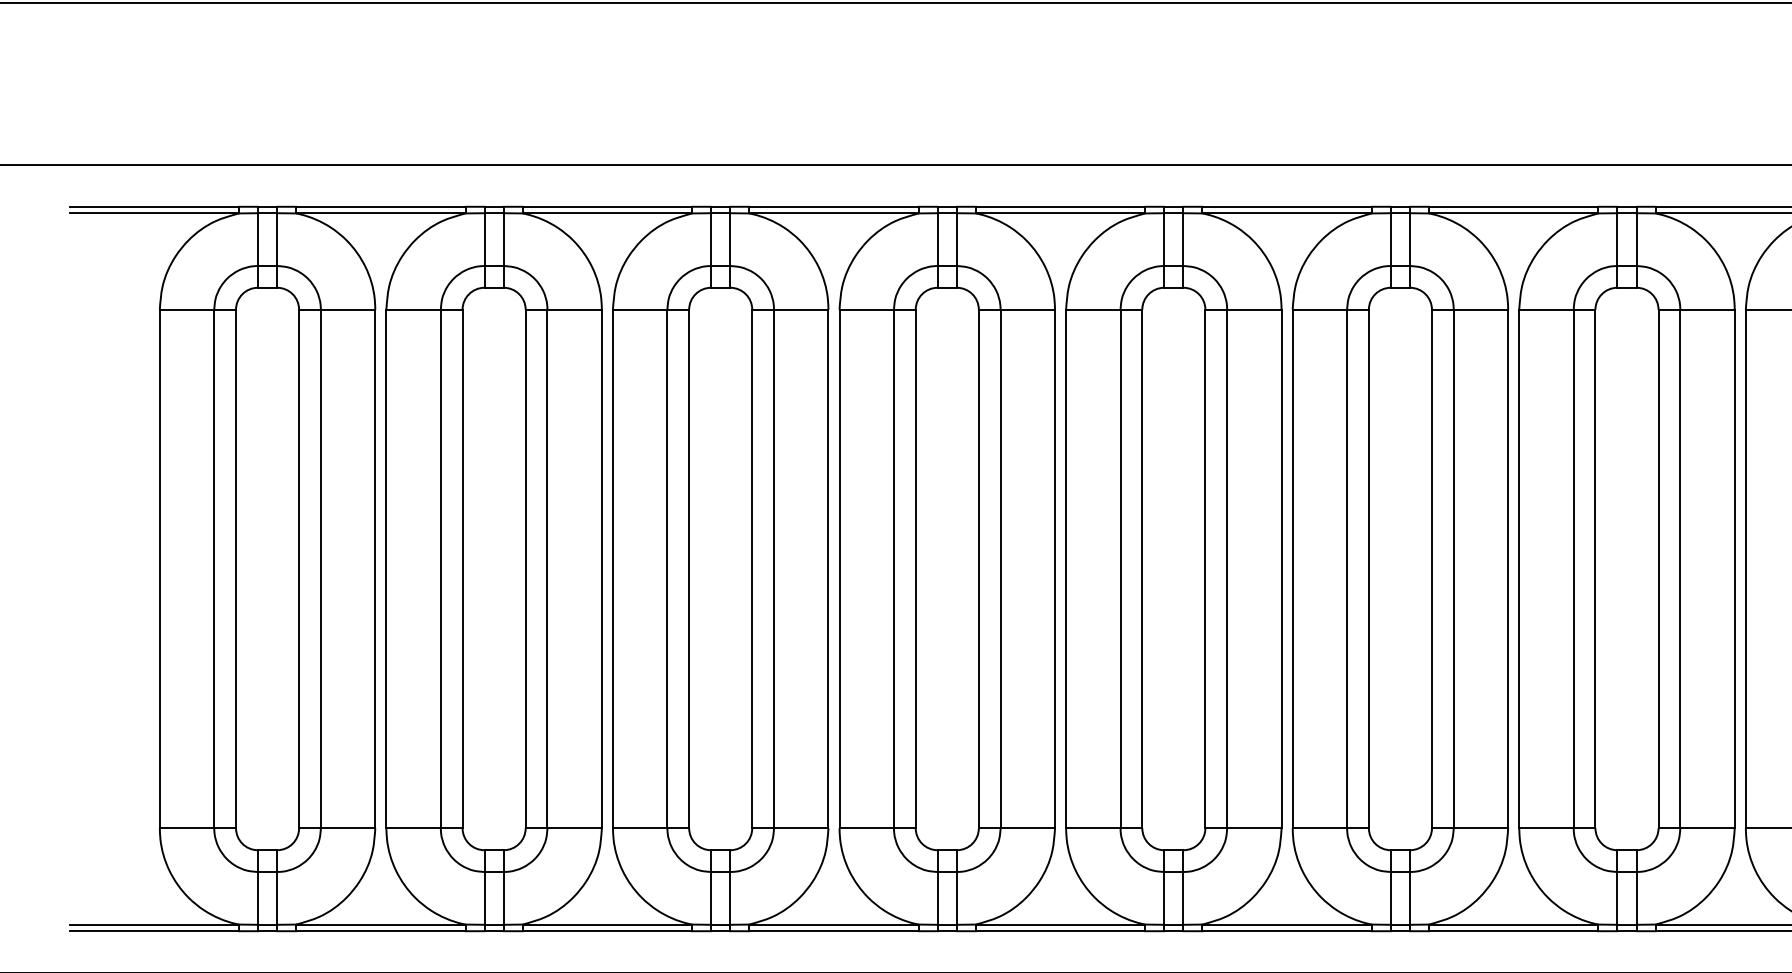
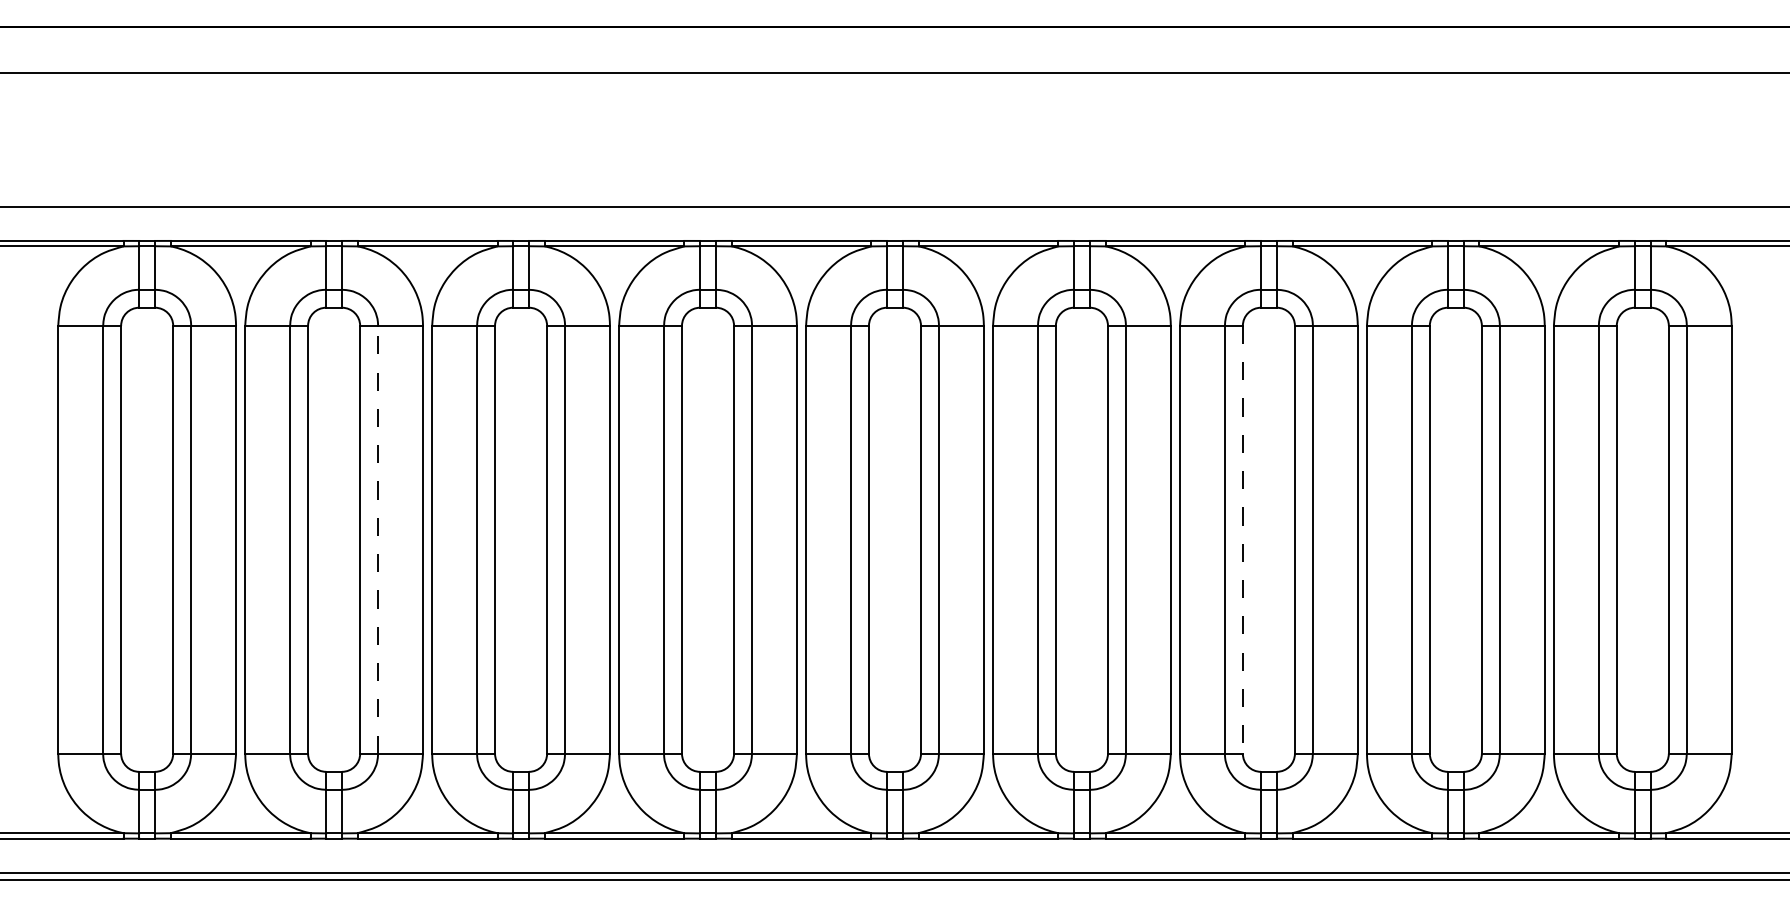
line: (547, 568) -> (378, 539), solid -> dashed
line: (1594, 568) -> (1242, 539), solid -> dashed

